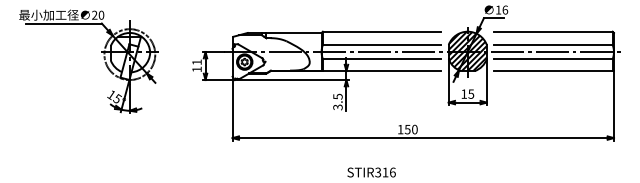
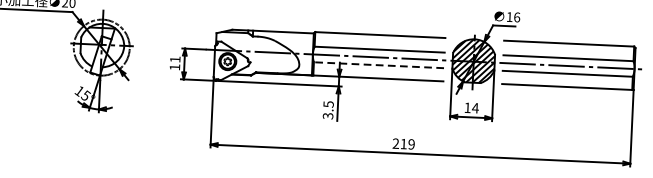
line: (381, 59) -> (378, 65), solid -> dashed
text: (471, 93) -> (475, 107), 15 -> 14
text: (407, 129) -> (403, 143), 150 -> 219

